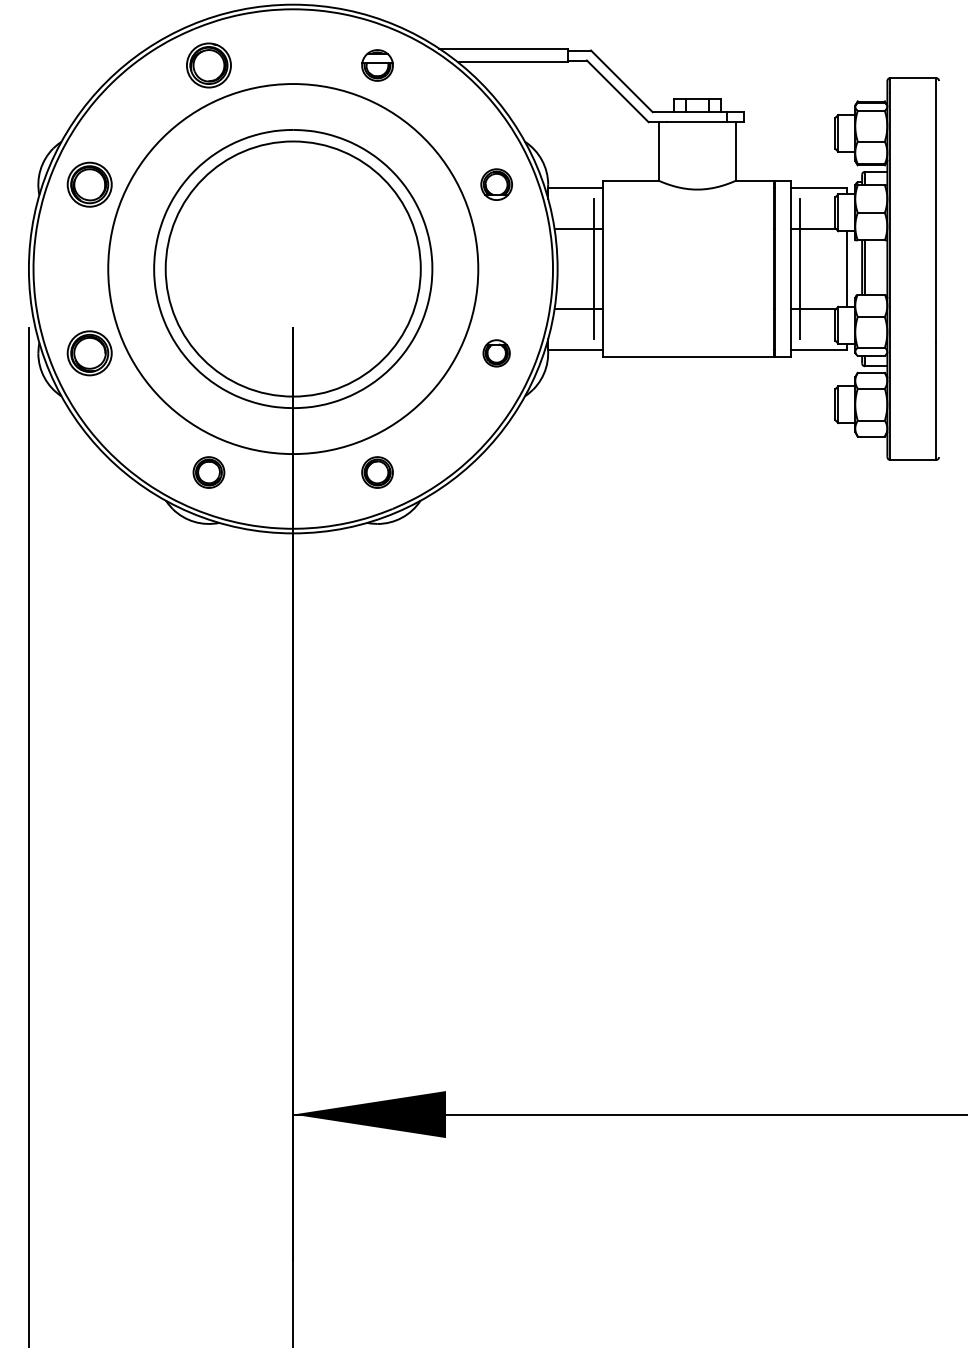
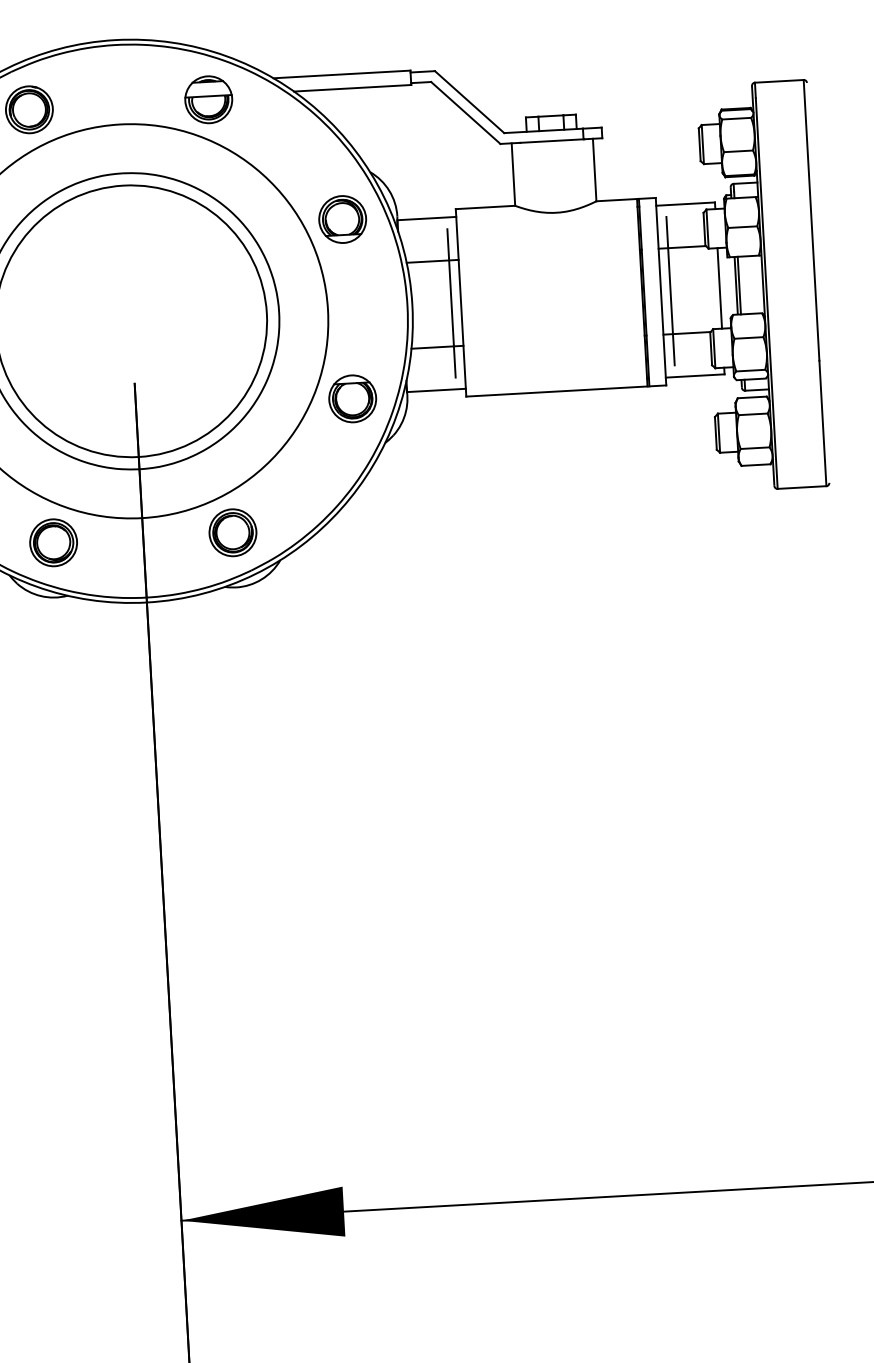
part: (377, 65) -> (208, 99), size x1.43
part: (496, 184) -> (342, 219), size x1.43
part: (496, 353) -> (352, 399), size x1.67
part: (208, 472) -> (53, 542), size x1.43
part: (377, 472) -> (232, 532), size x1.43

